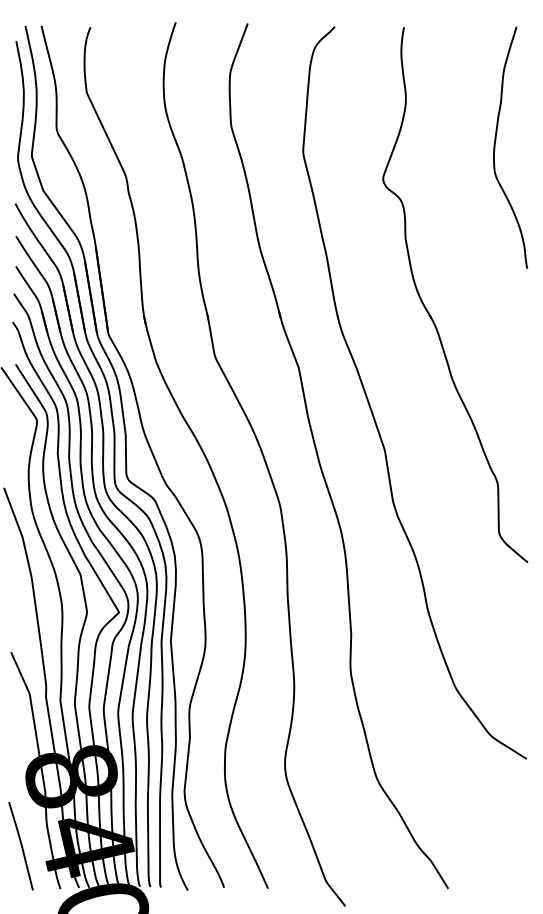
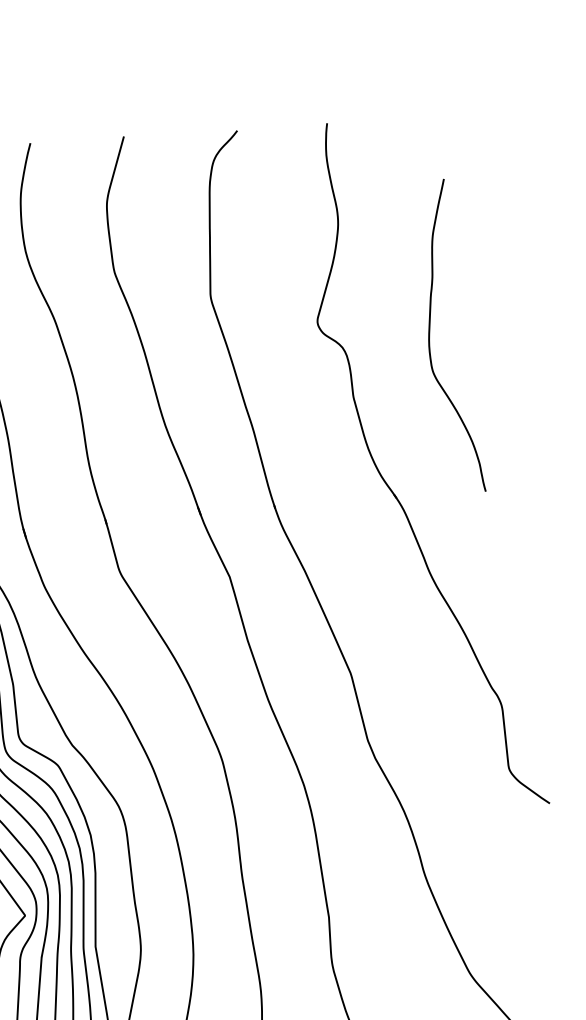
curve: (495, 147) -> (430, 338), moved

